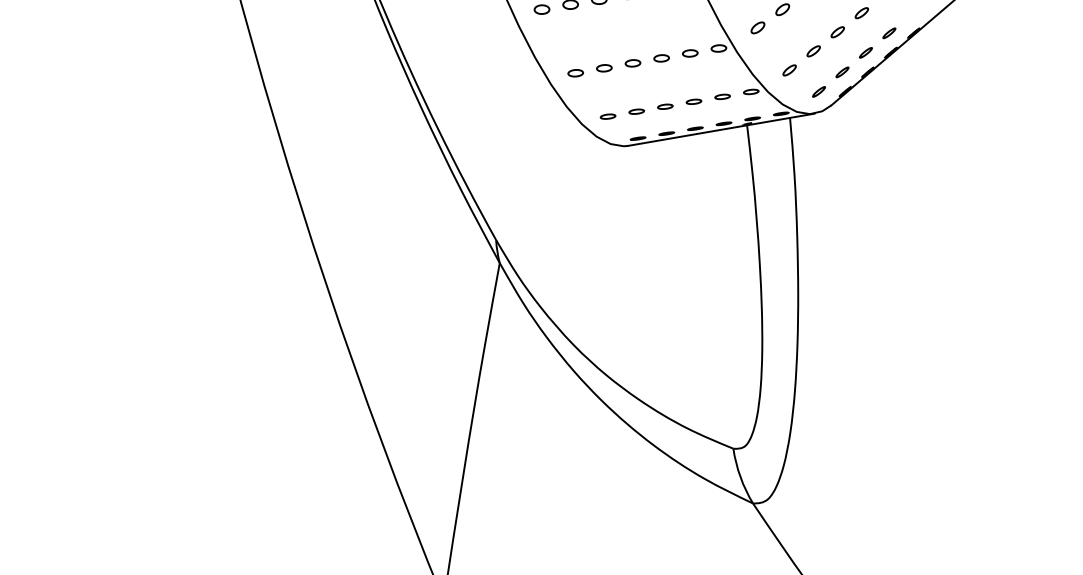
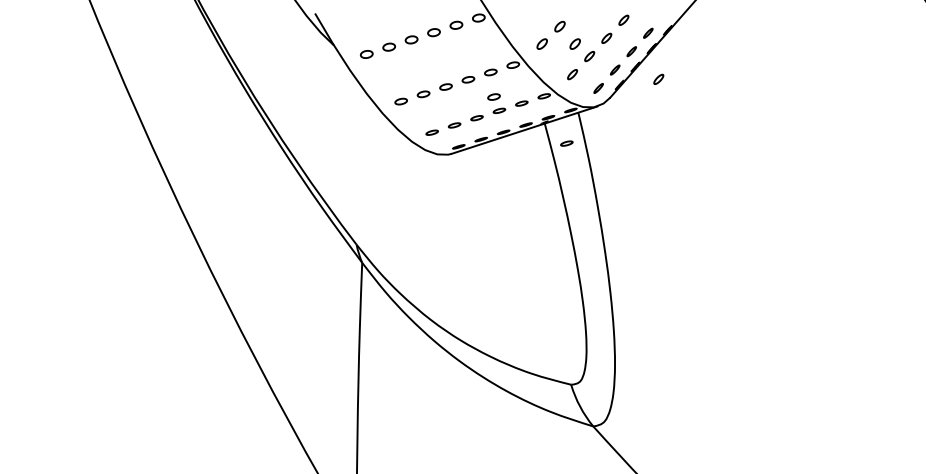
part: (797, 32) -> (574, 43), added
part: (689, 83) -> (493, 96), added
part: (893, 90) -> (658, 78), added
part: (770, 153) -> (566, 143), added

